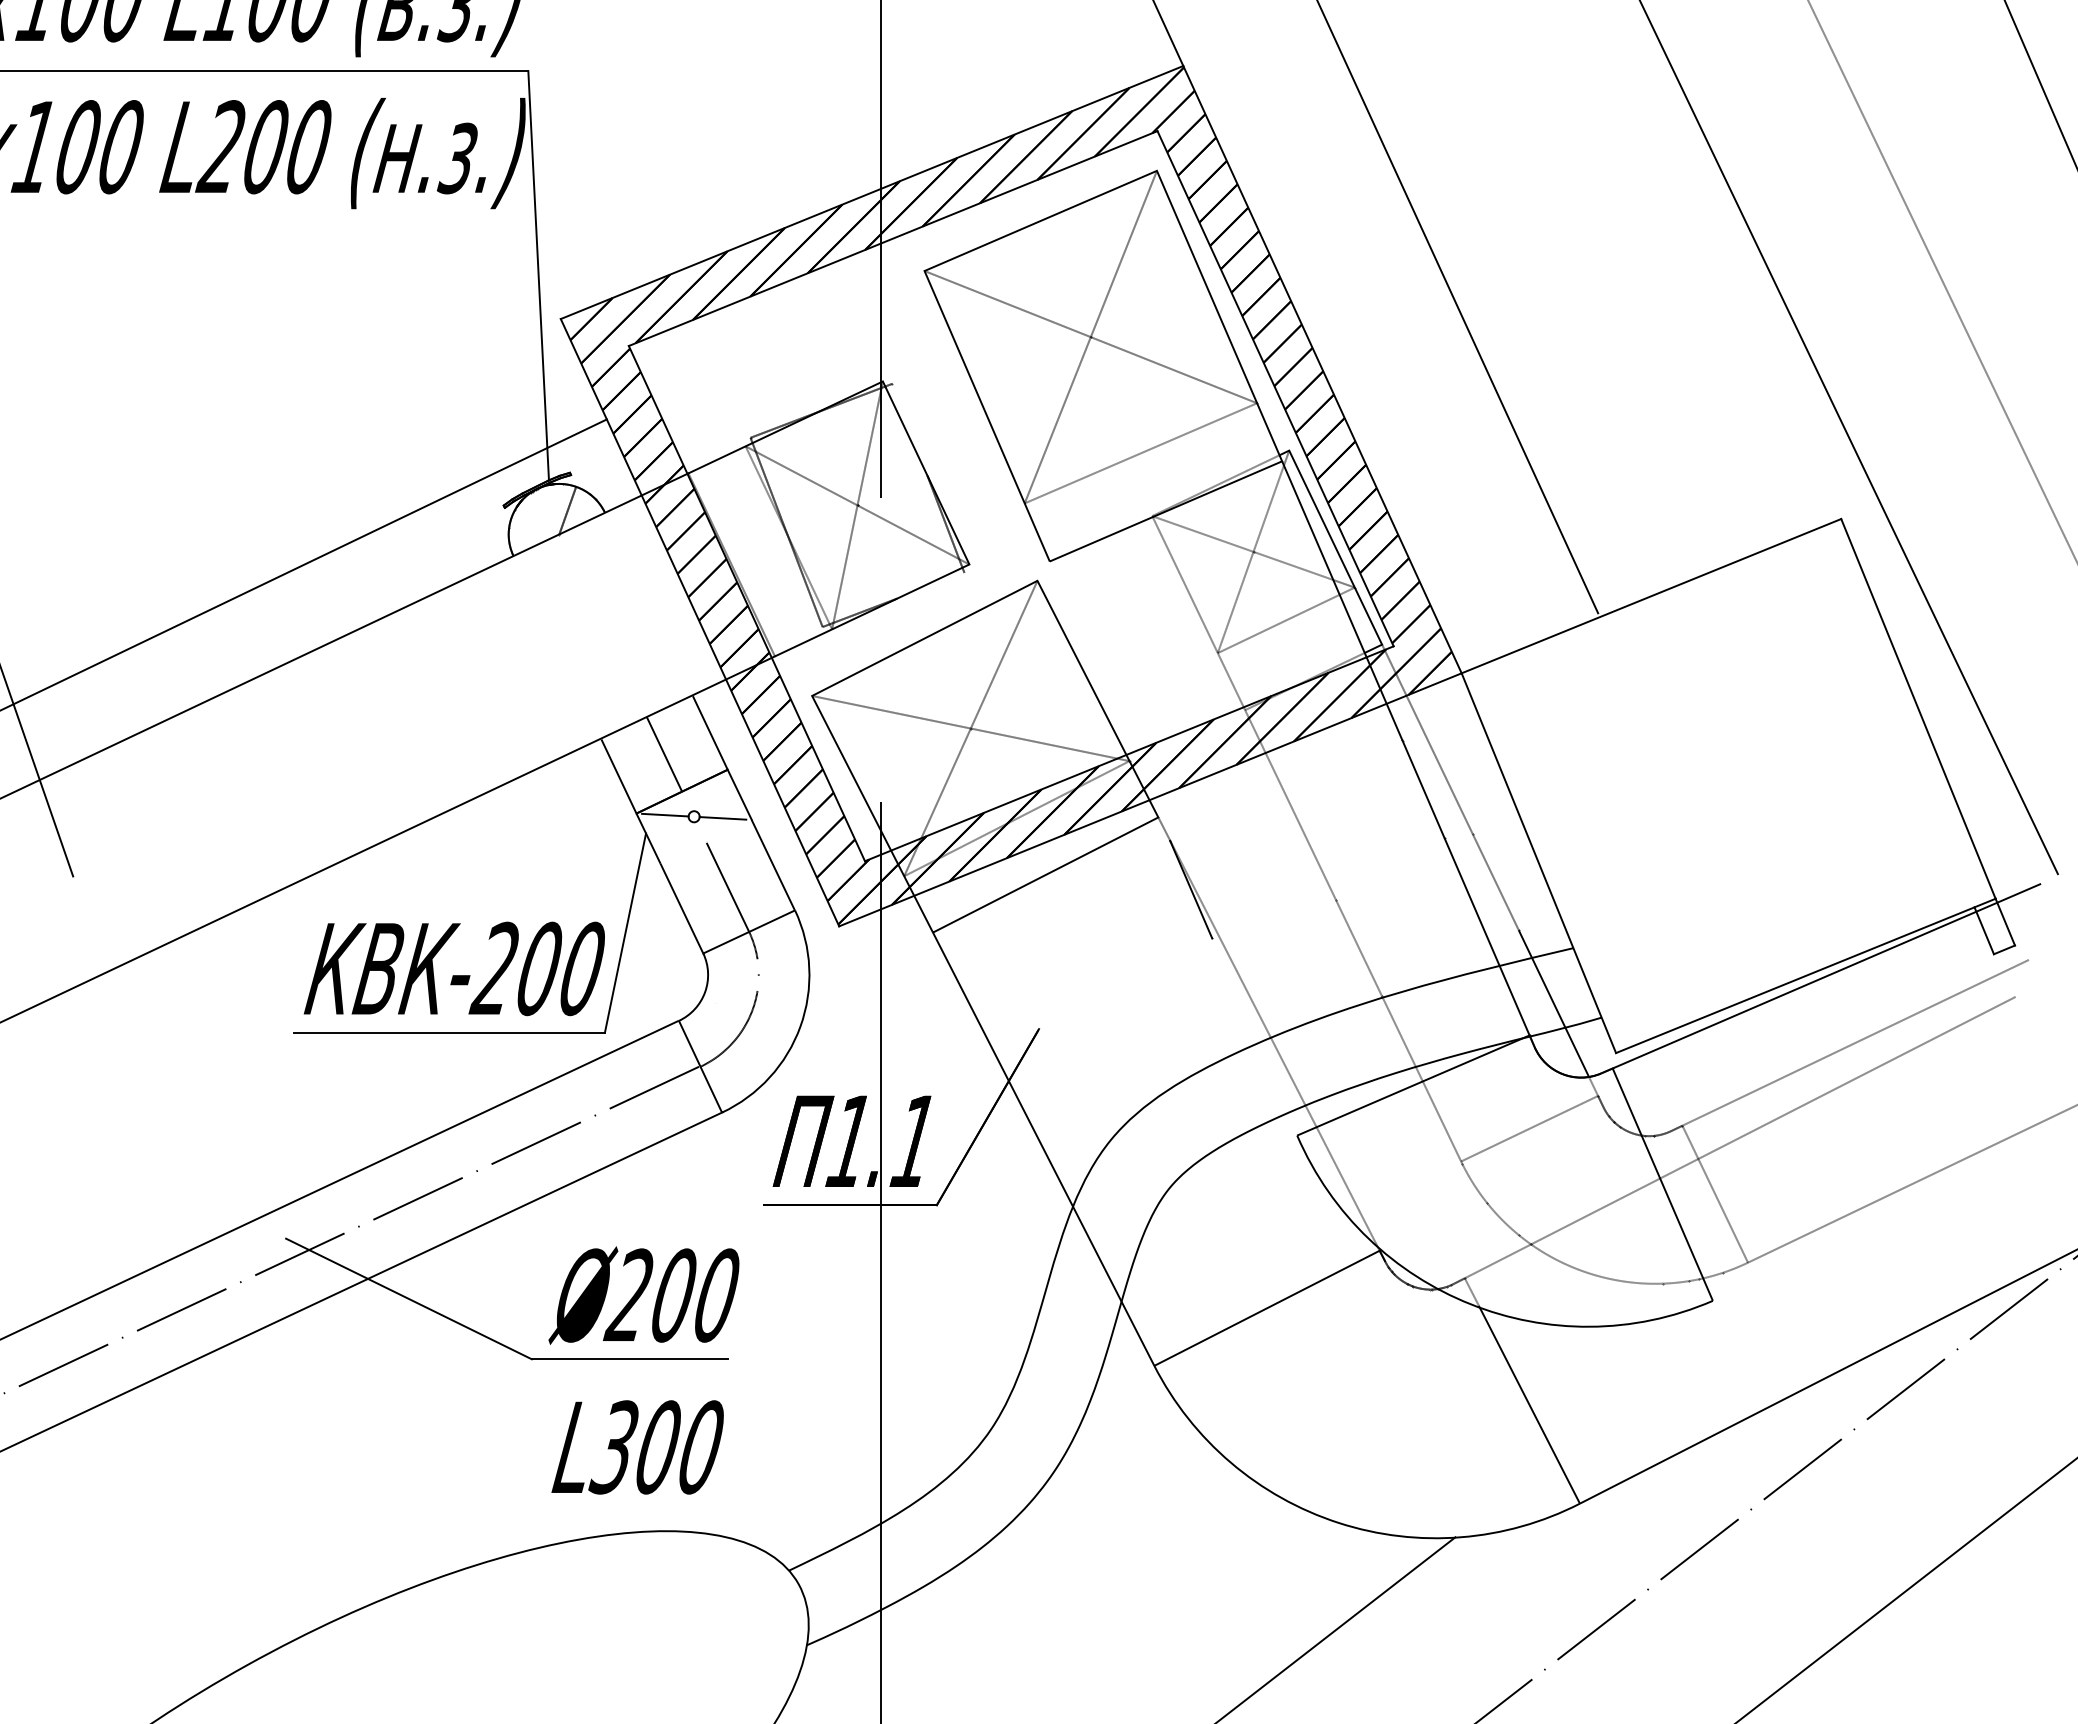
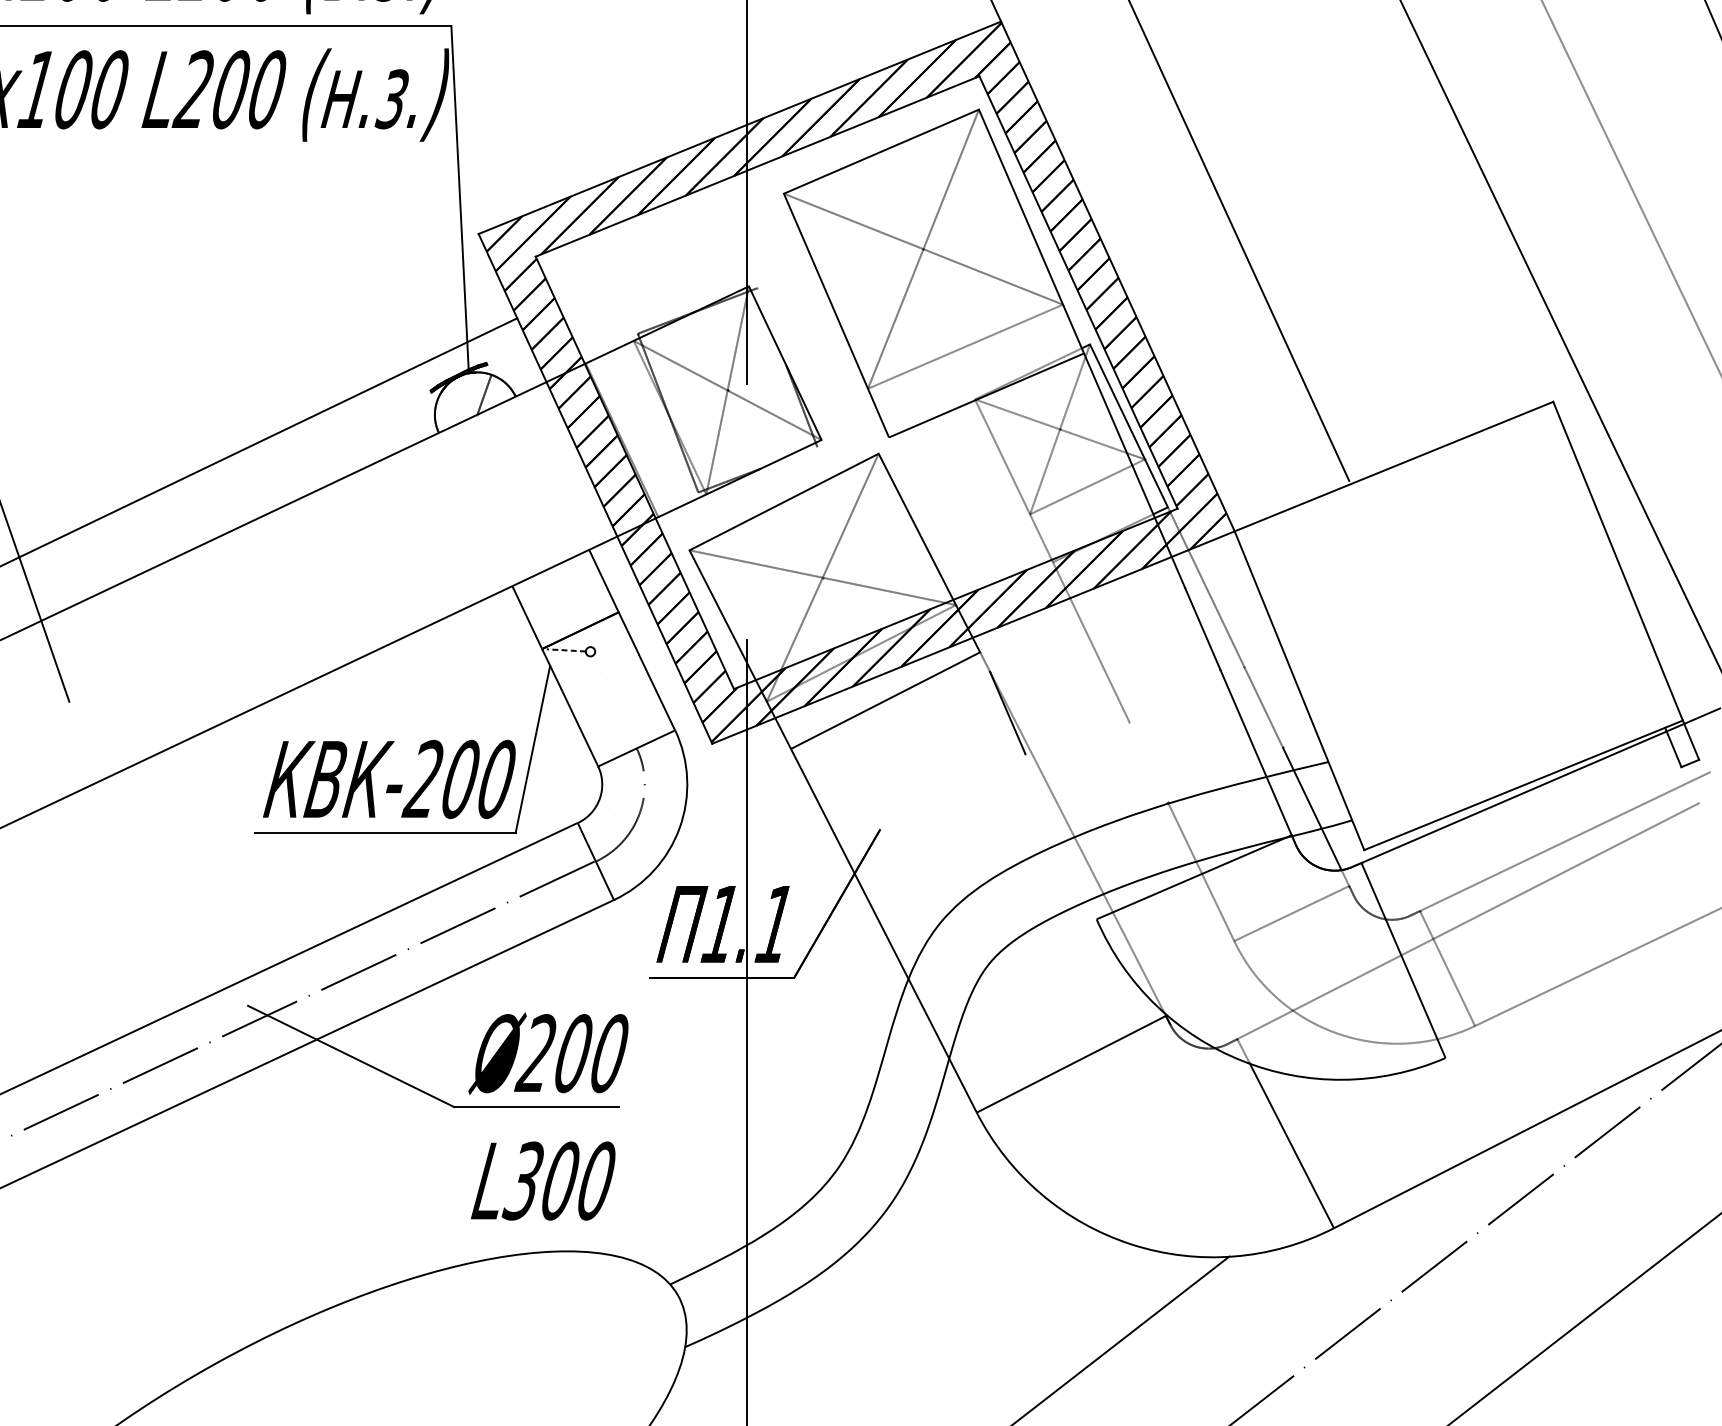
line: (664, 754) -> (565, 599), removed
line: (664, 815) -> (565, 650), solid -> dashed
line: (722, 818) -> (614, 653), removed
line: (727, 886) -> (618, 710), removed
line: (1358, 947) -> (1148, 761), removed

